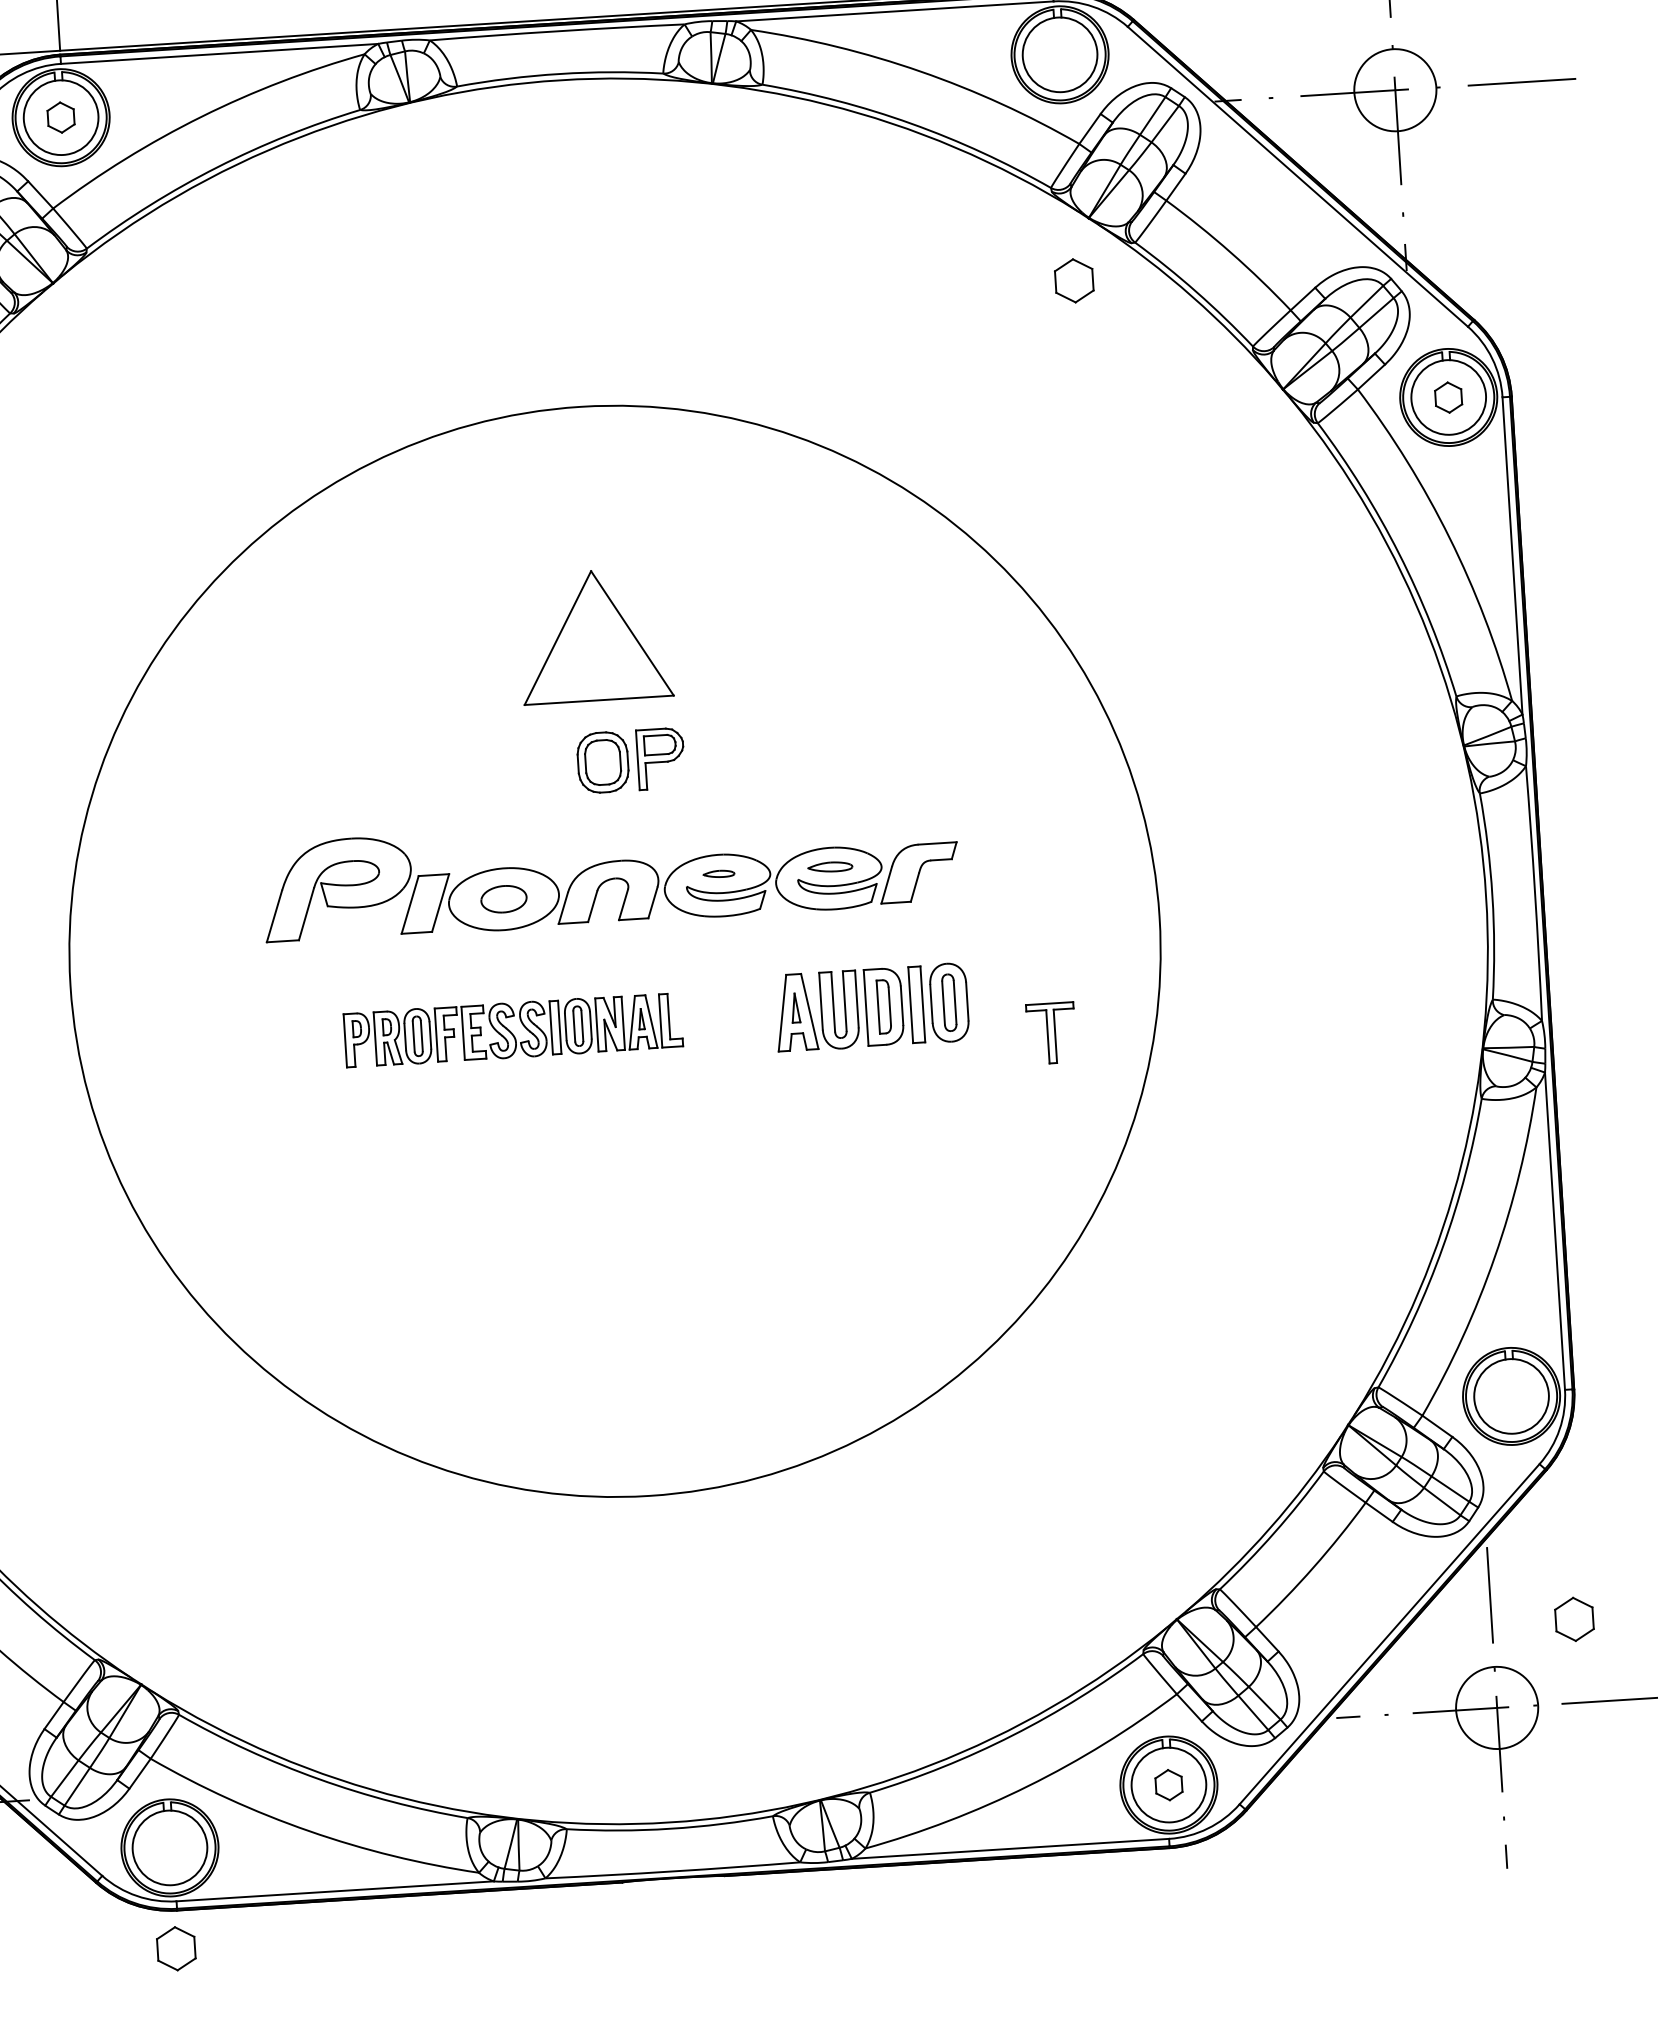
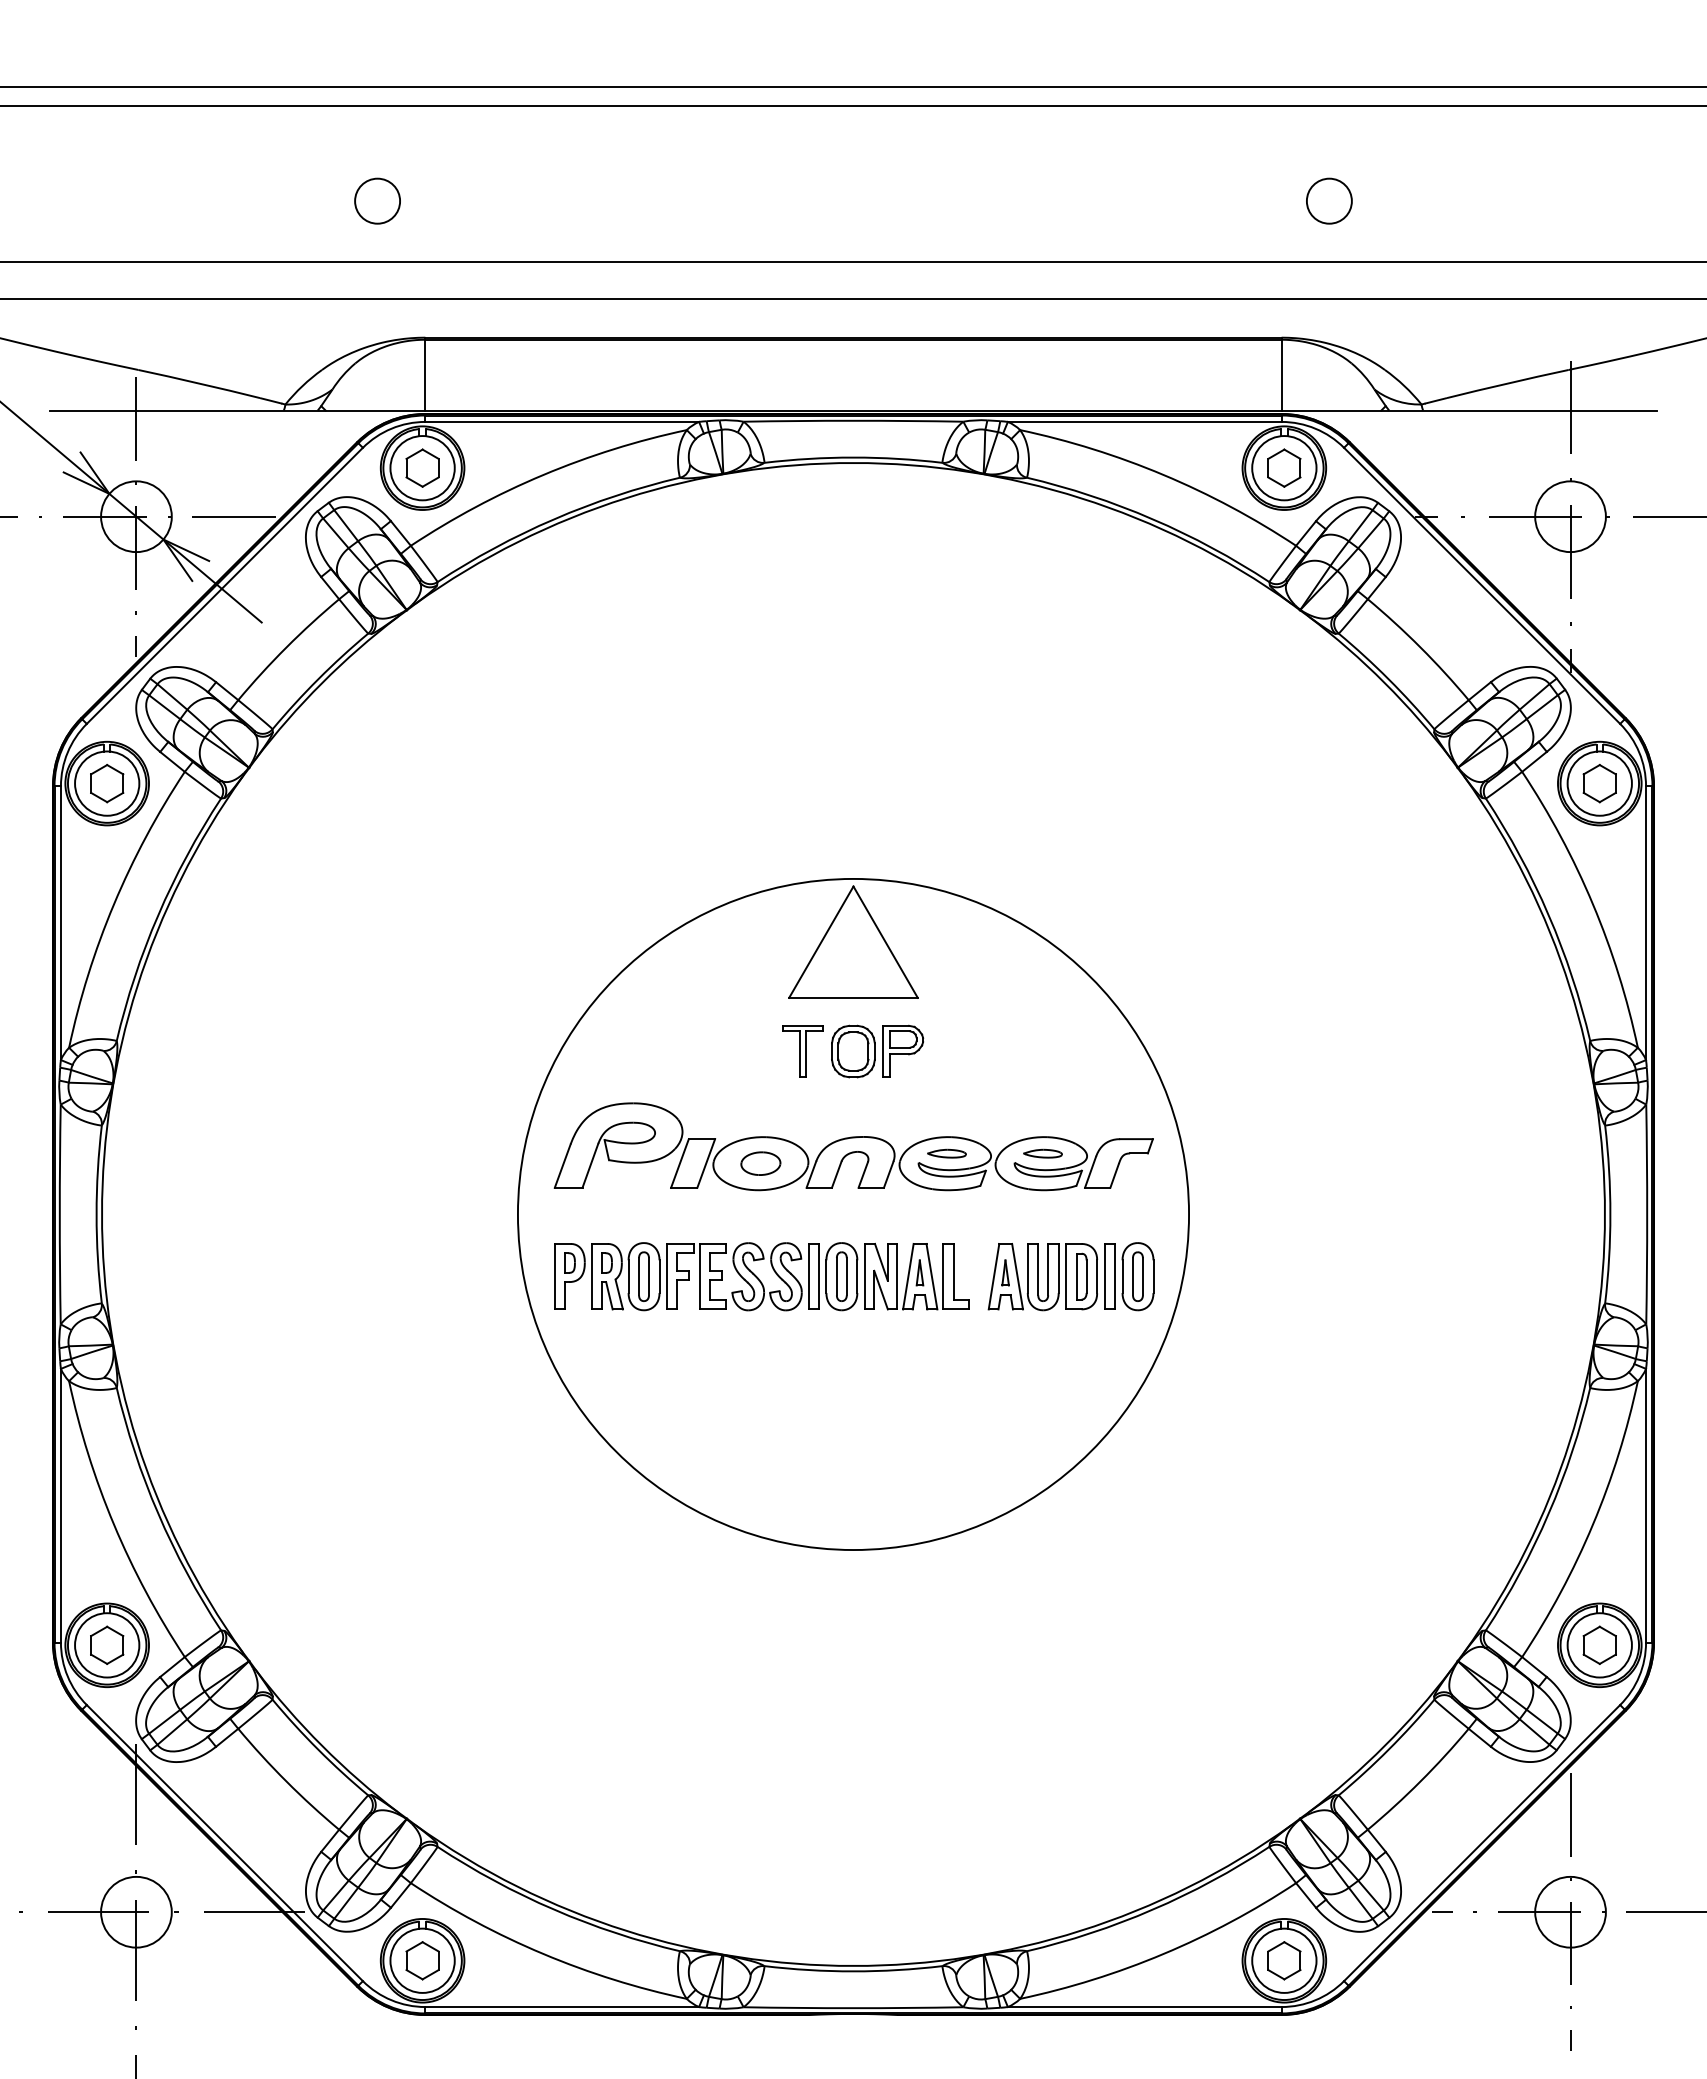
part: (60, 116) -> (422, 467), size x1.43
part: (1074, 280) -> (1284, 467), moved
part: (1448, 397) -> (1599, 783), size x1.43
part: (718, 873) -> (946, 1153), size x1.43
circle: (615, 951) -> (853, 1214), size x0.71
part: (512, 1029) -> (761, 1276), size x1.43
part: (1050, 1033) -> (802, 1051), moved
part: (1574, 1618) -> (1599, 1644), moved
part: (1169, 1784) -> (1284, 1960), size x1.43
part: (176, 1948) -> (422, 1960), moved

